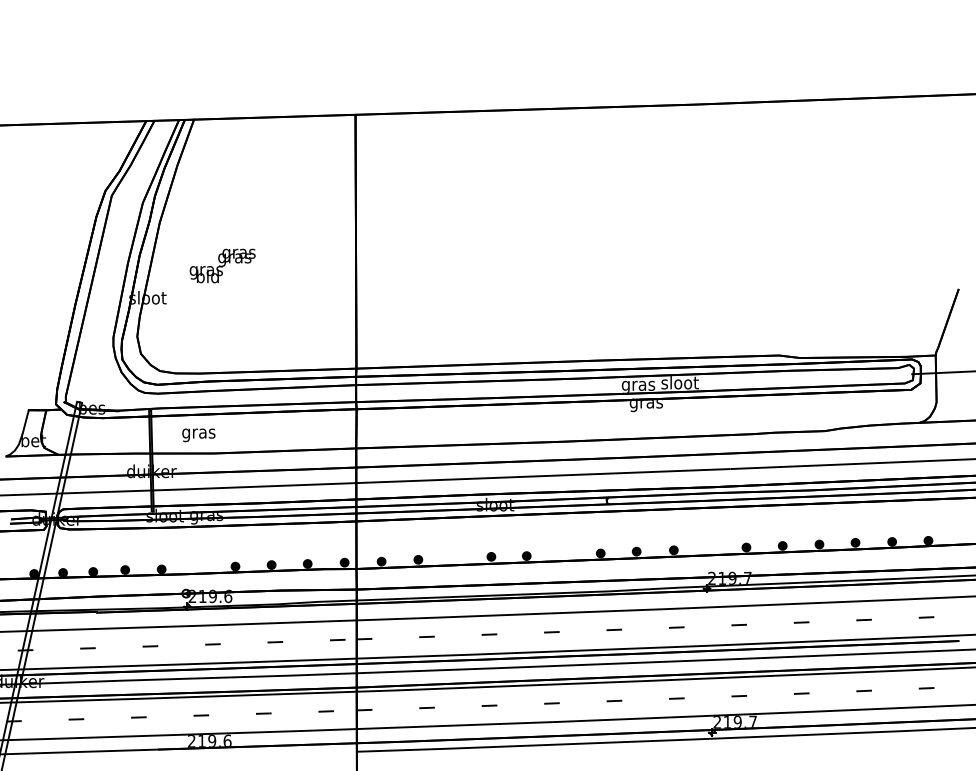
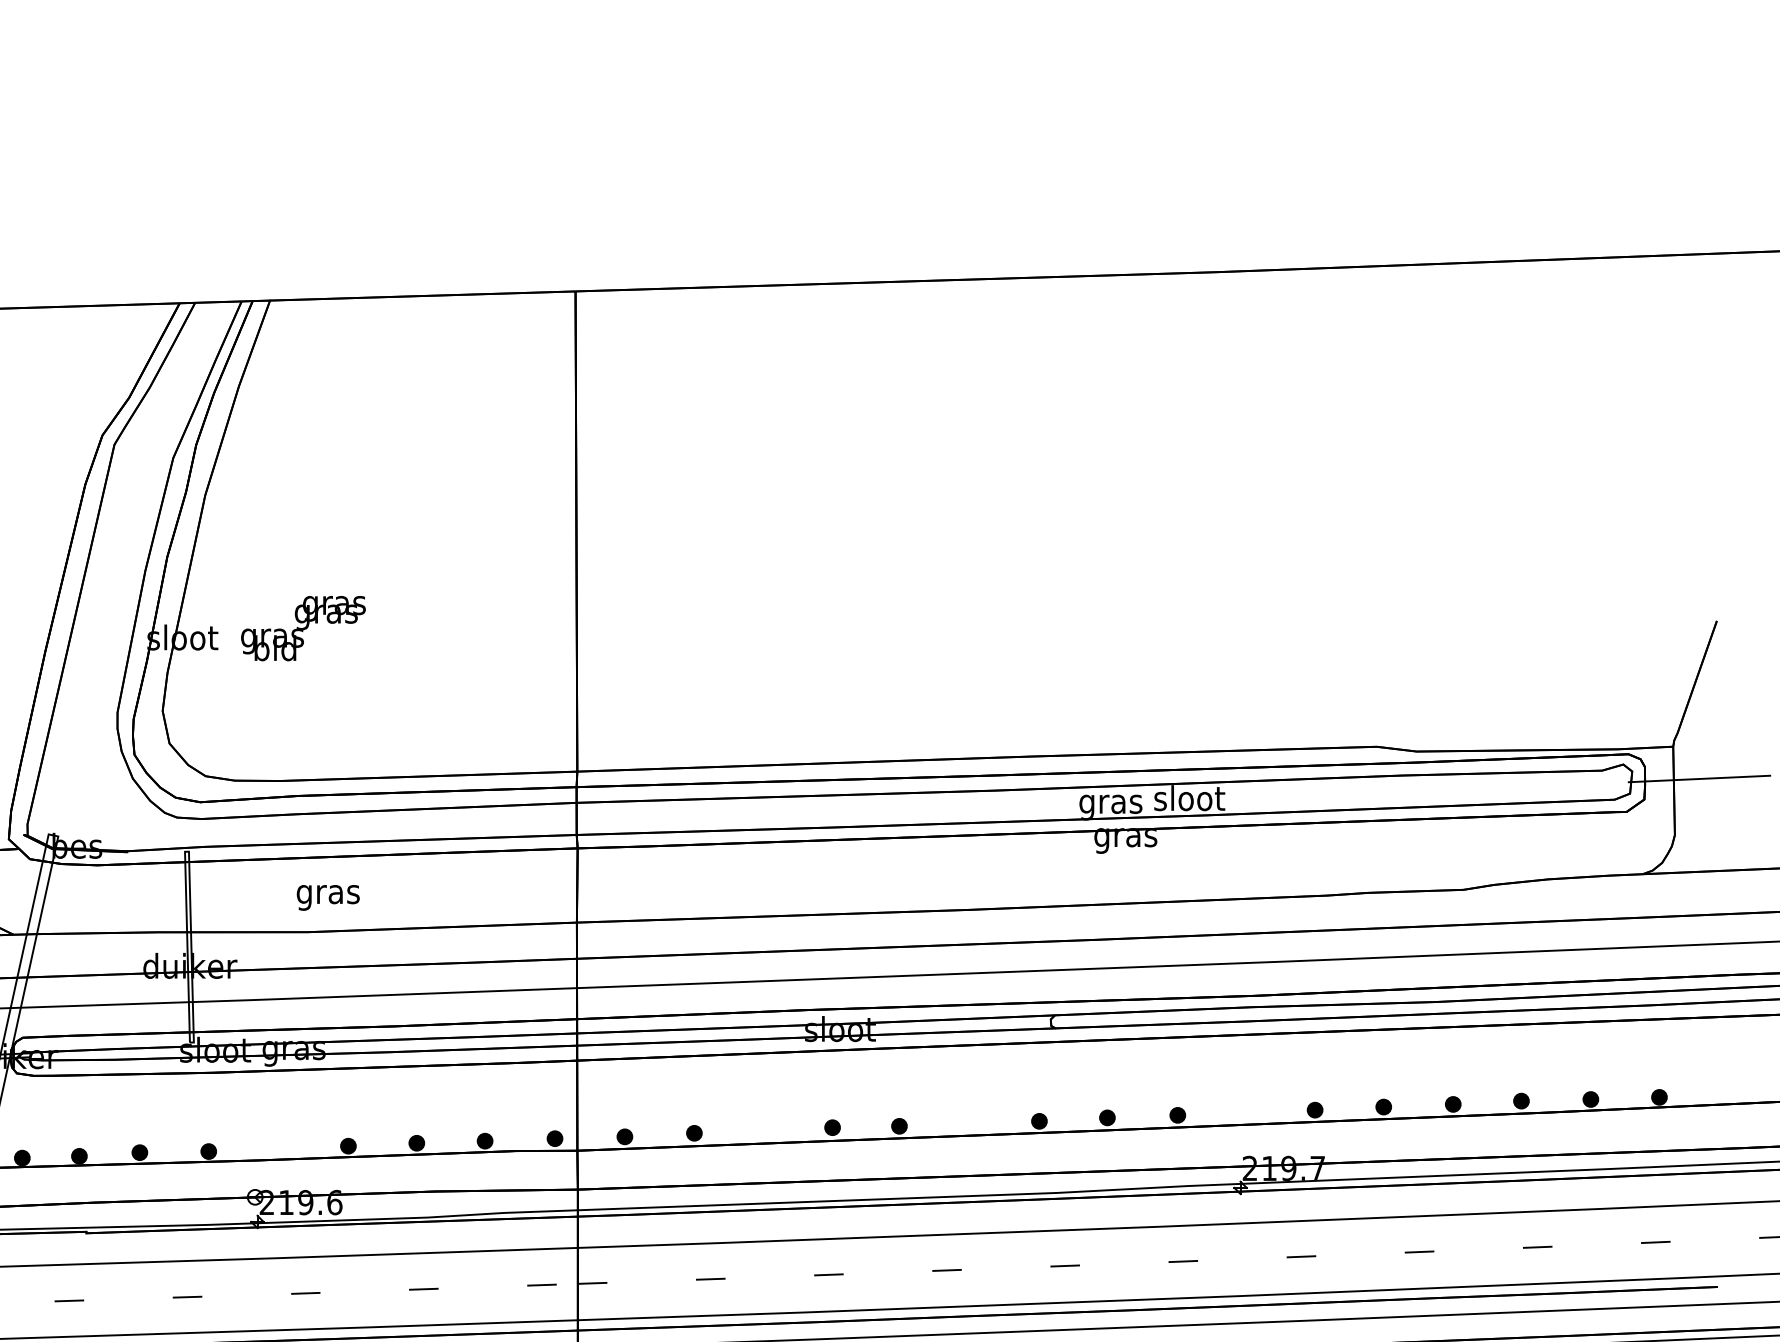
text: (222, 265) -> (303, 627), moved
text: (198, 435) -> (327, 898), moved

